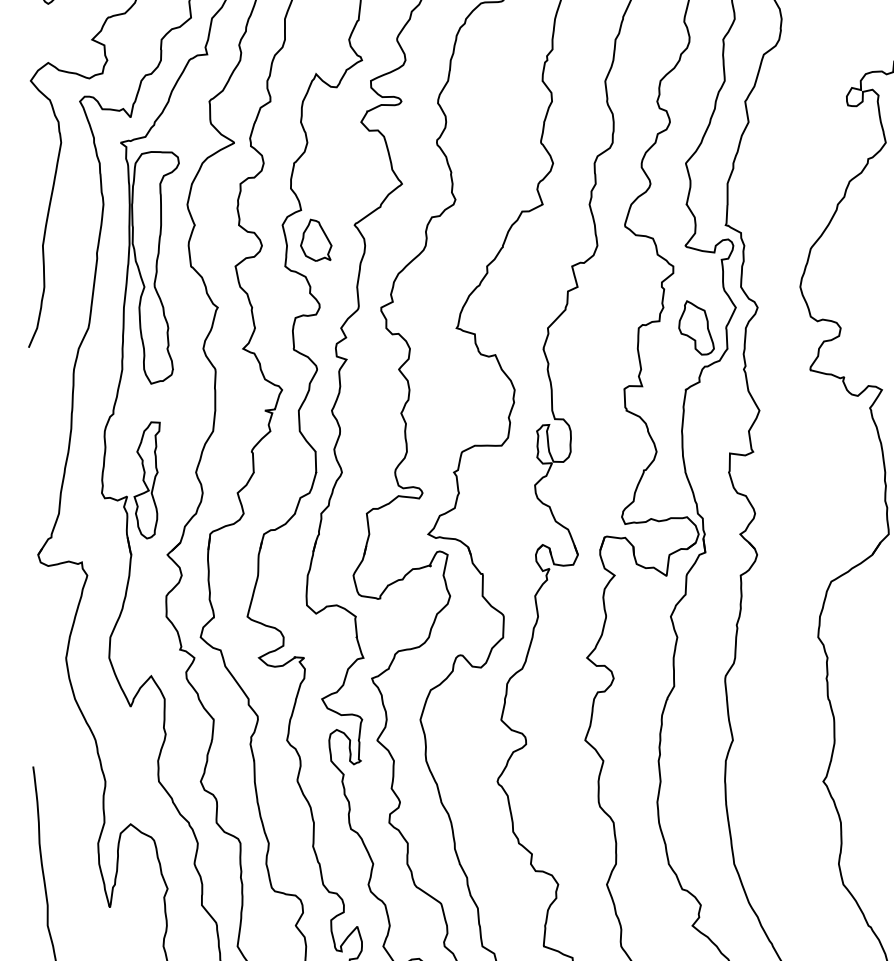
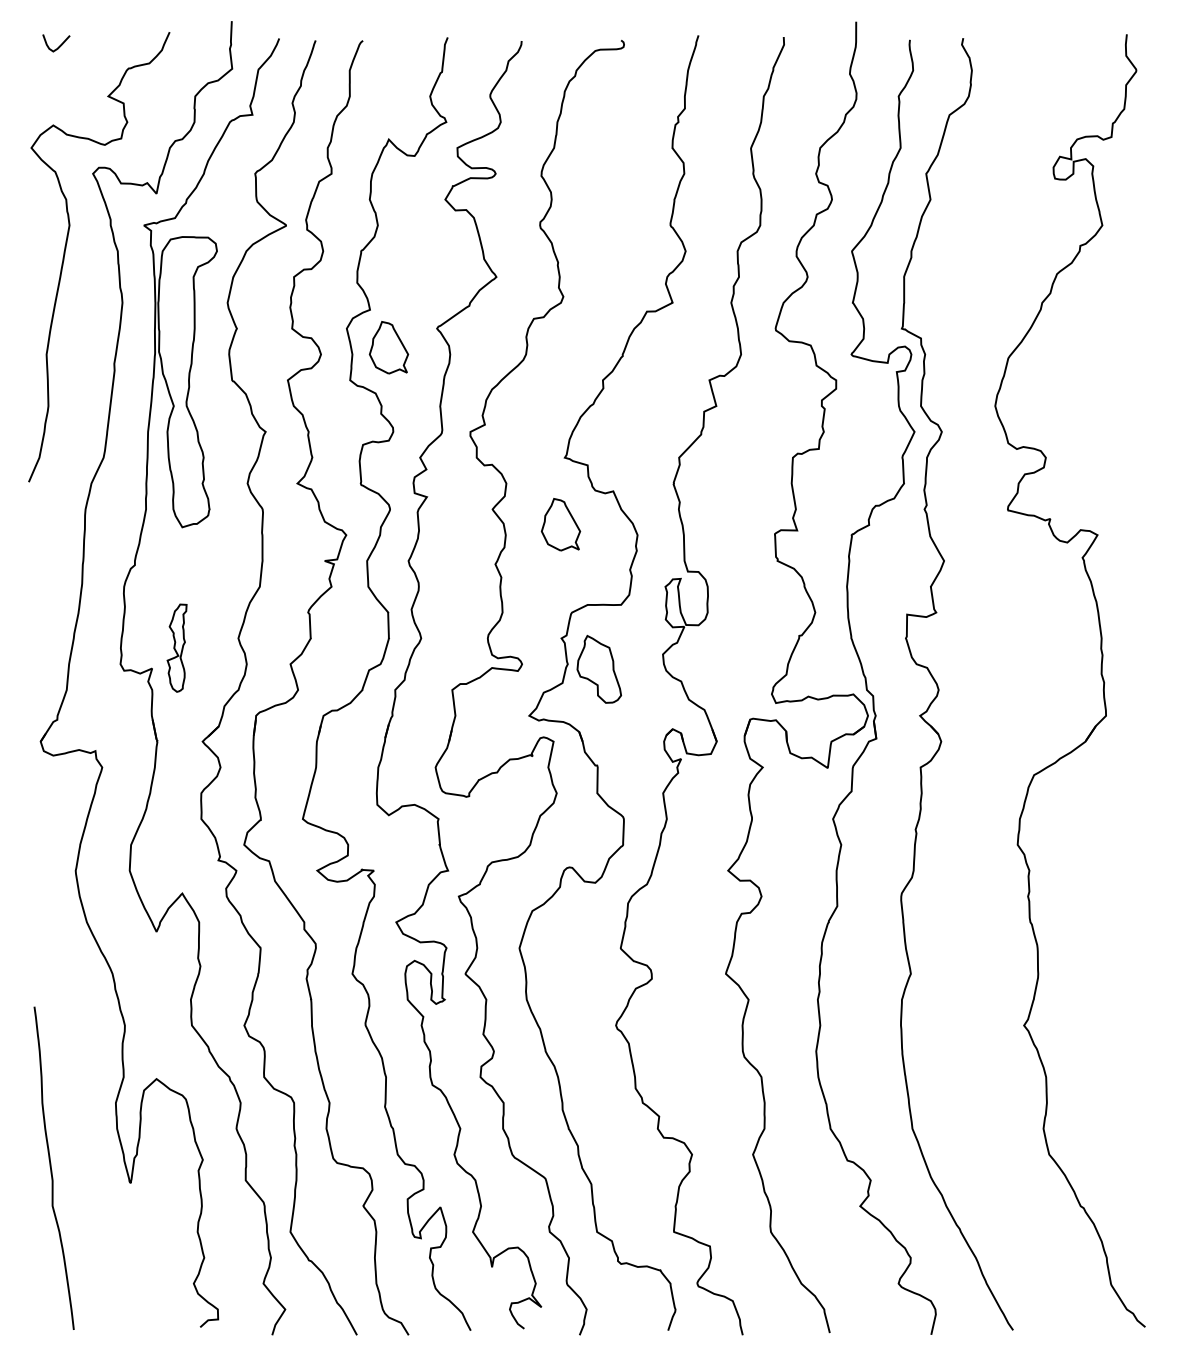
part: (696, 327) -> (599, 668), moved
part: (453, 381) -> (560, 524), added
part: (146, 479) -> (176, 647), size x0.6

